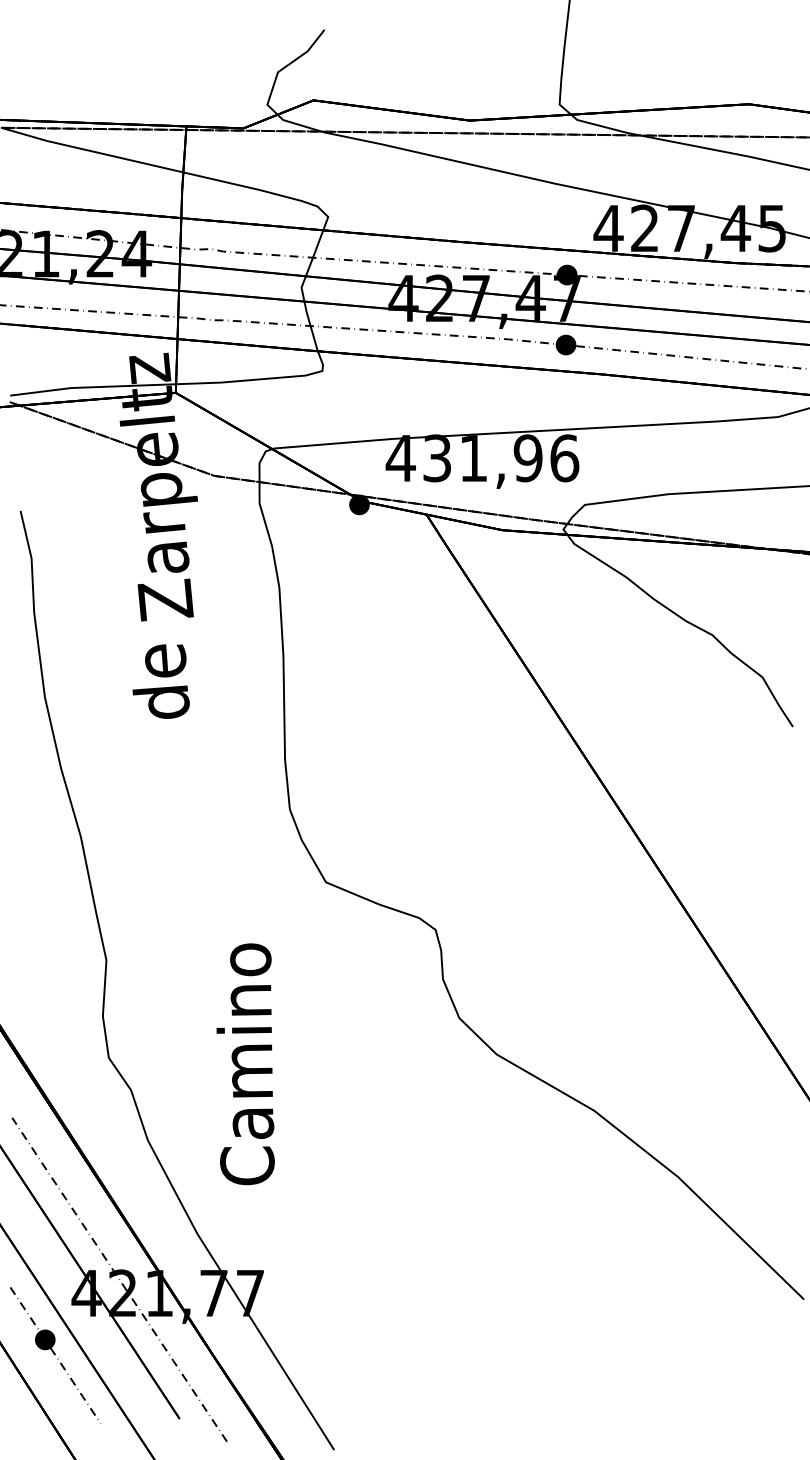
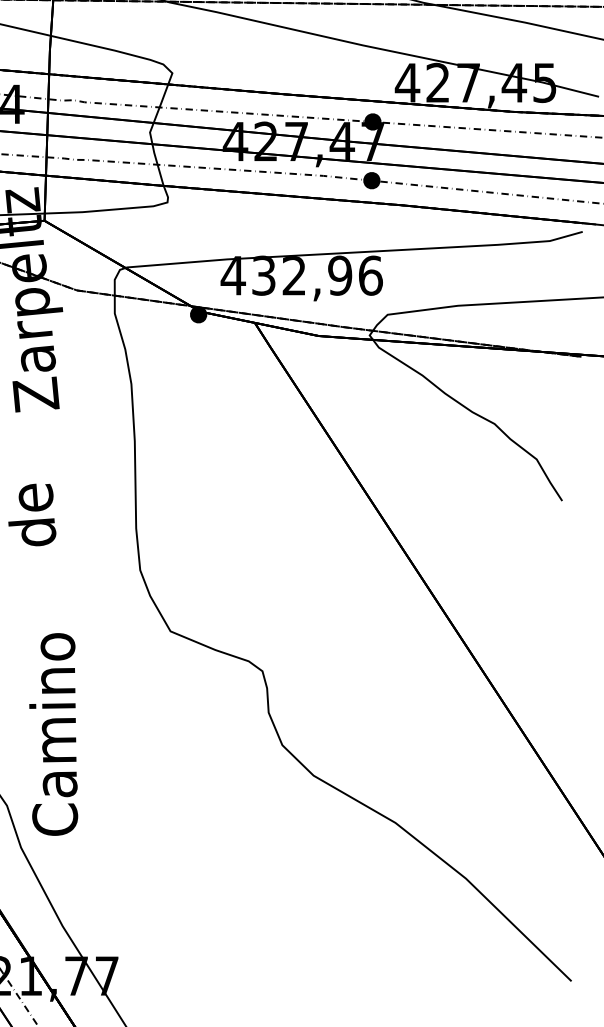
text: (472, 458) -> (293, 275), 431,96 -> 432,96
text: (160, 681) -> (31, 514), moved
text: (245, 1064) -> (53, 734), moved

